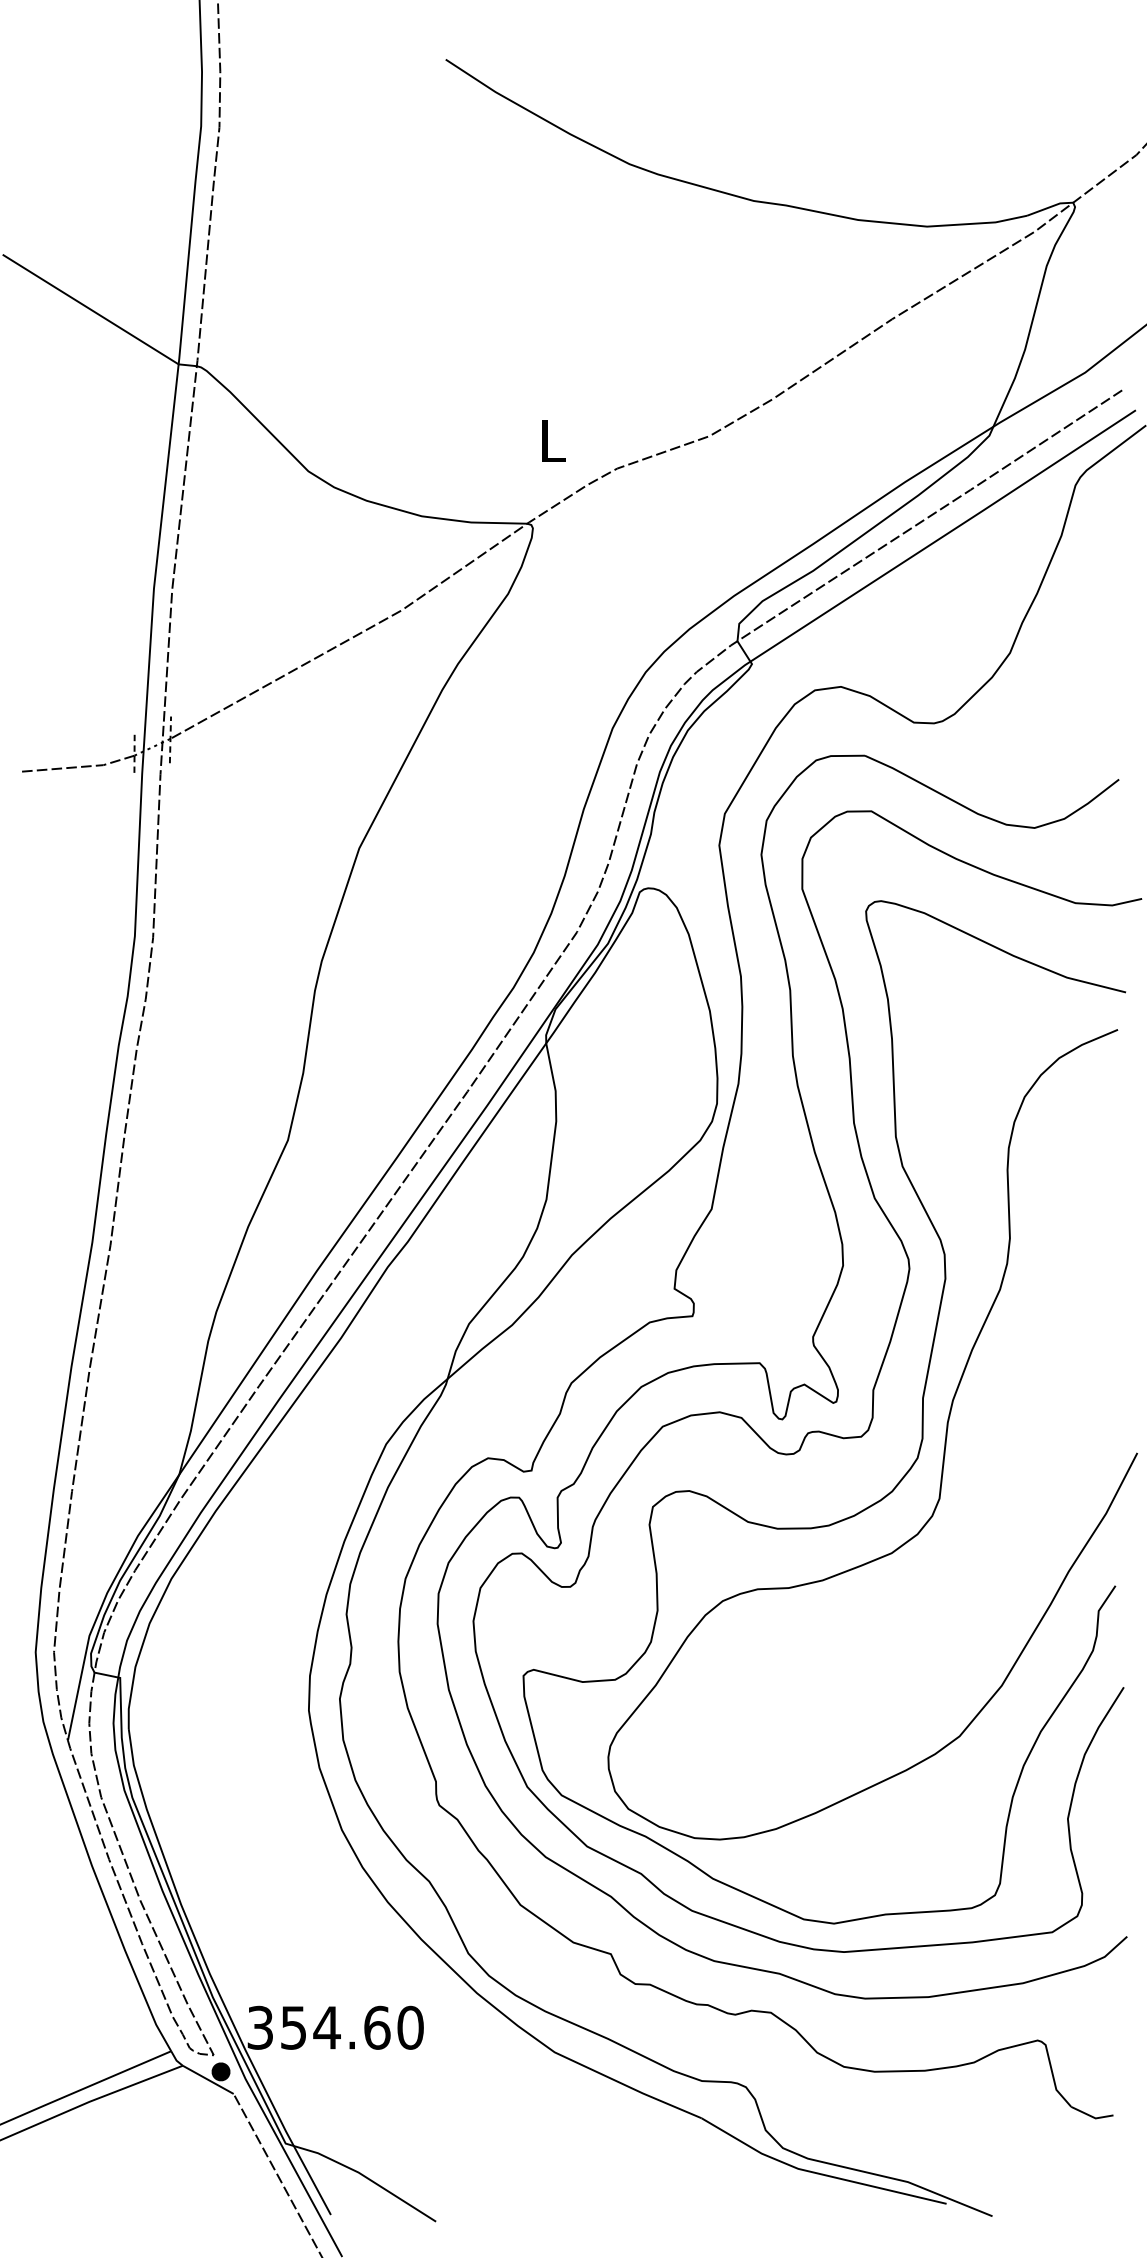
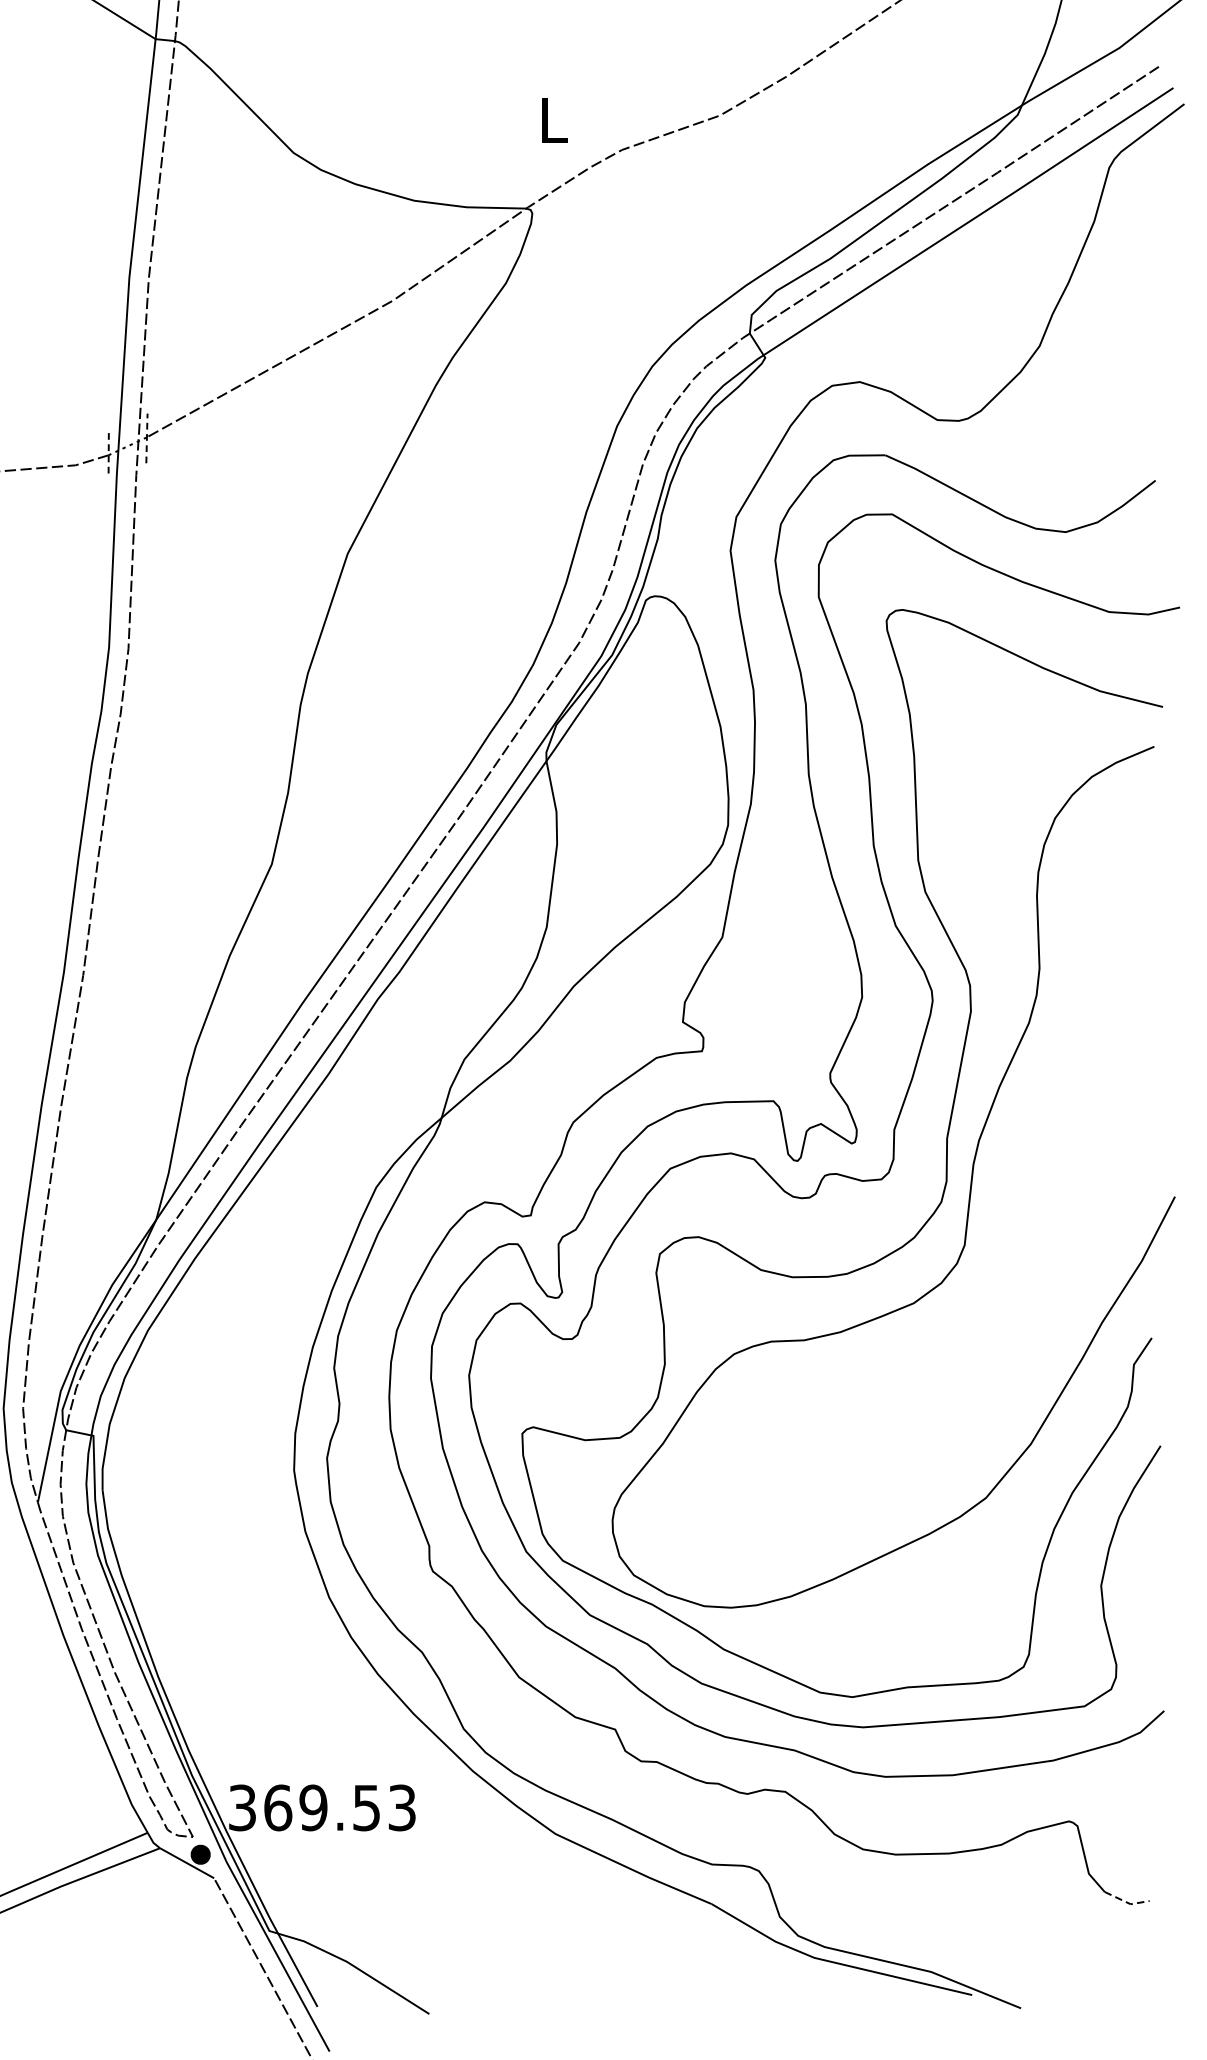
text: (352, 2027) -> (340, 1807), 354.60 -> 369.53
line: (1092, 2116) -> (1127, 1902), solid -> dashed

